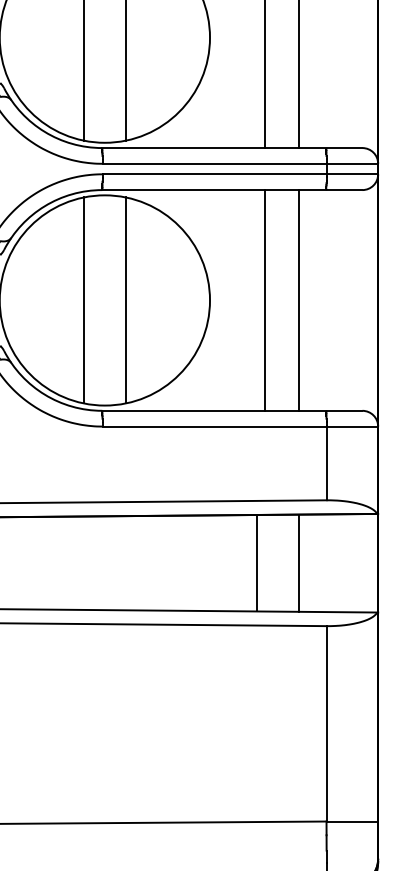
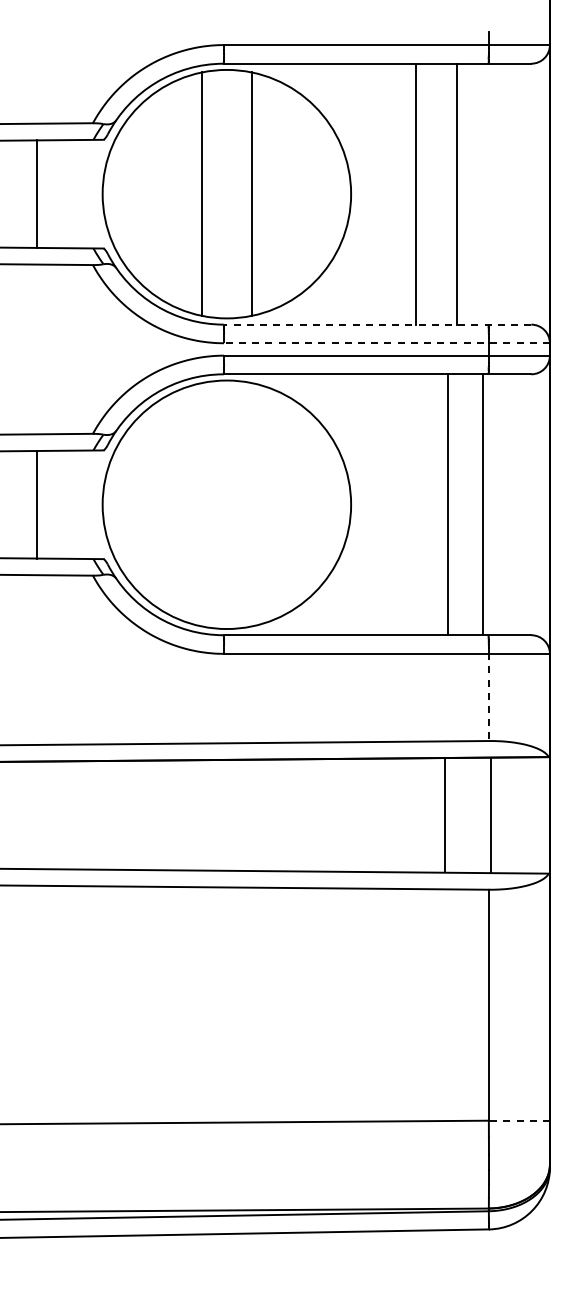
line: (232, 147) -> (377, 324), solid -> dashed
line: (240, 164) -> (387, 343), solid -> dashed
line: (84, 300) -> (202, 504), removed
line: (125, 300) -> (251, 504), removed
line: (265, 300) -> (448, 504), moved
line: (299, 300) -> (482, 504), moved
line: (326, 463) -> (488, 697), solid -> dashed
line: (299, 562) -> (490, 814), moved
line: (257, 563) -> (445, 815), moved
line: (352, 821) -> (519, 1120), solid -> dashed

